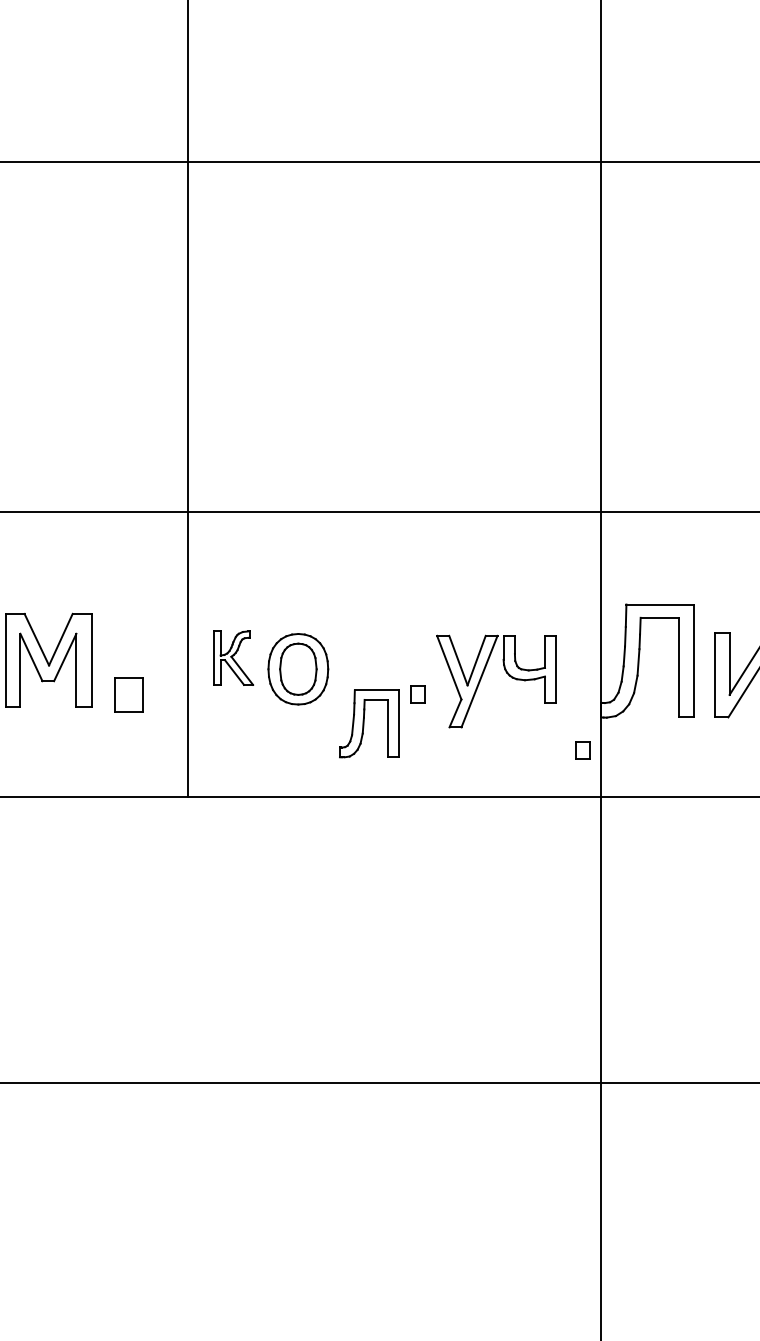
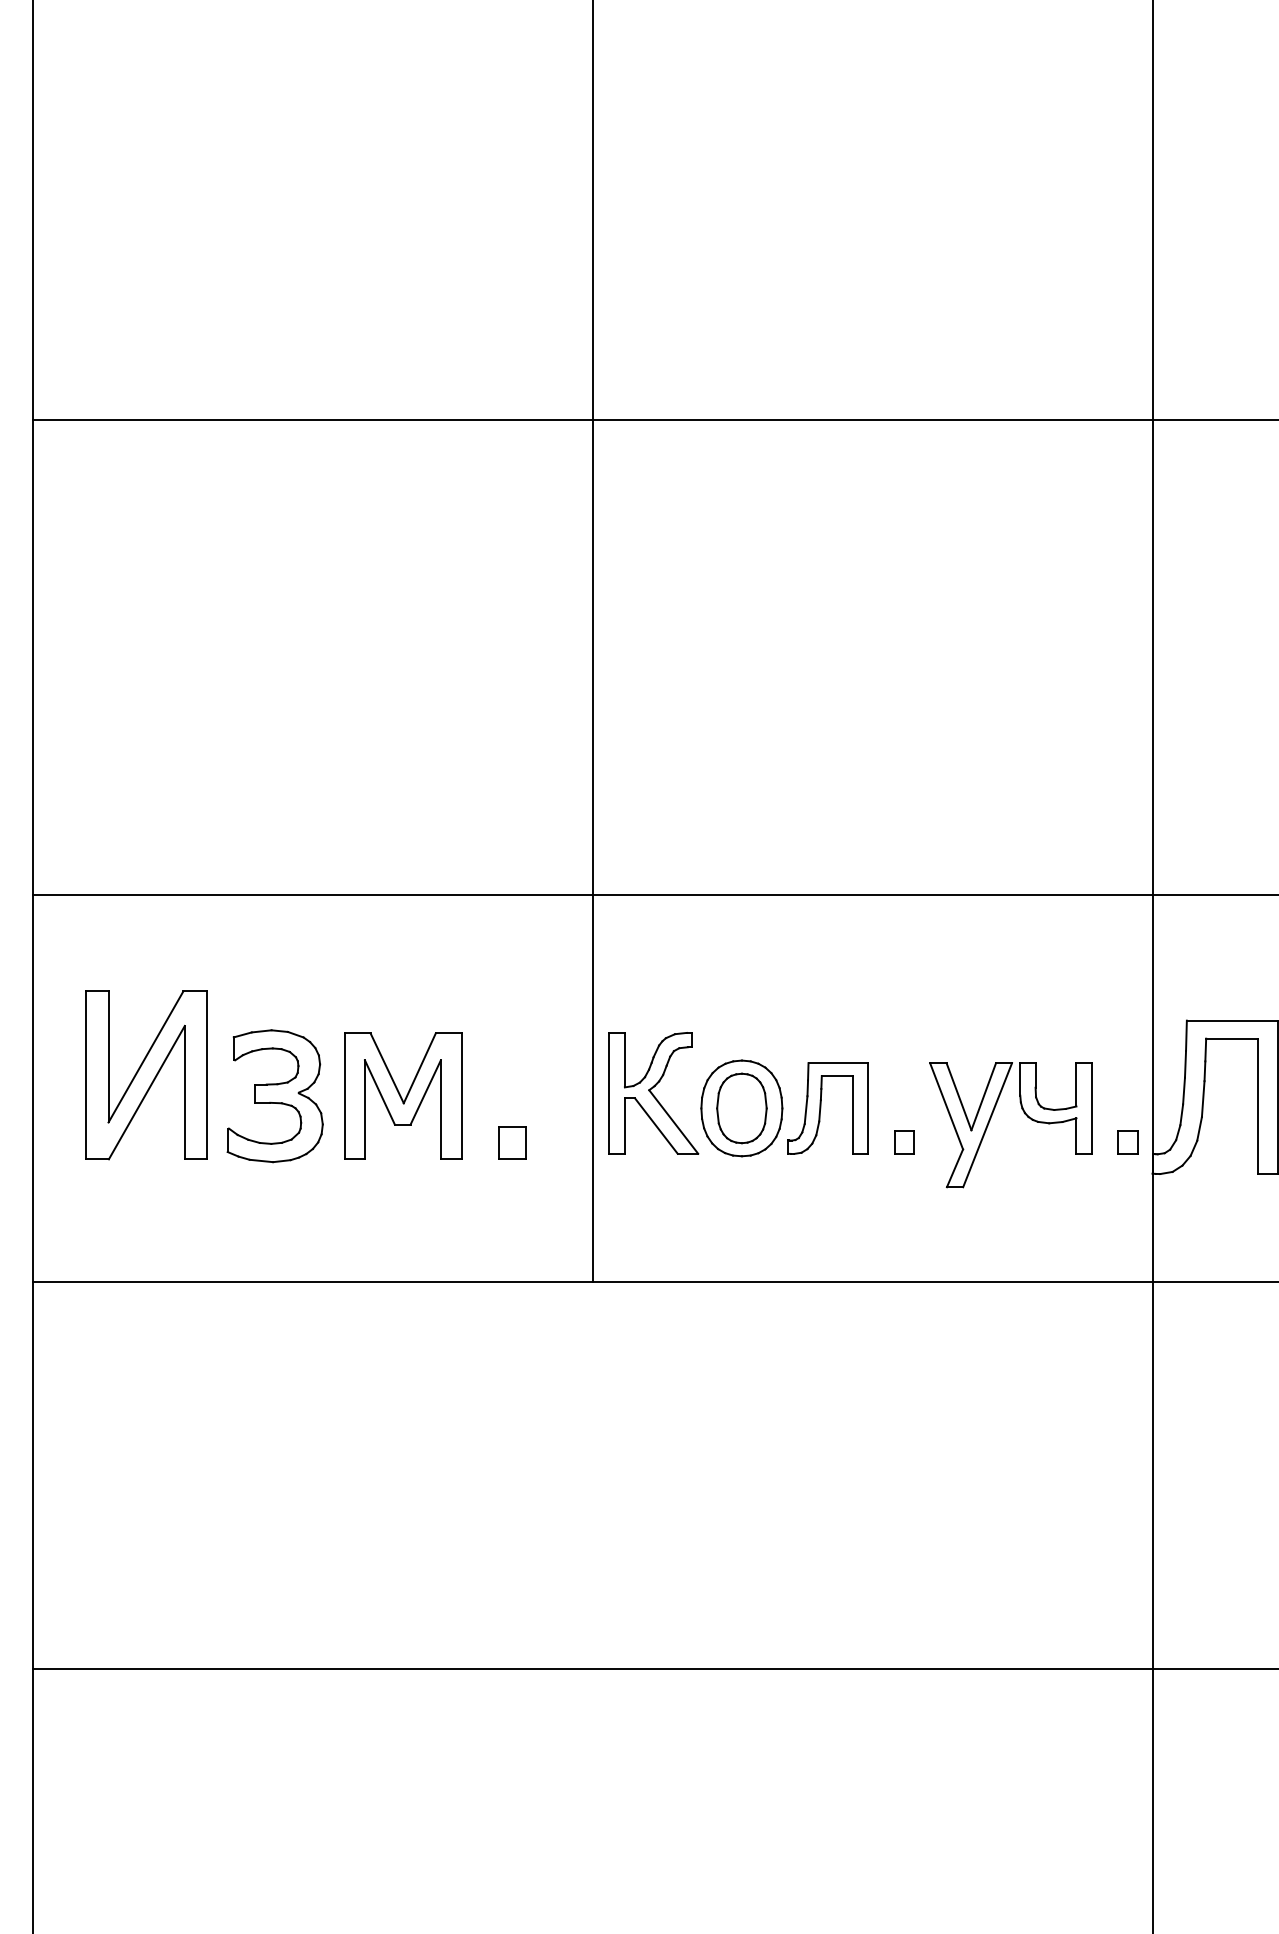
part: (233, 658) -> (653, 1093), size x1.67
part: (129, 694) -> (512, 1142), size x0.71
part: (368, 723) -> (827, 1108), moved
part: (582, 751) -> (1127, 1142), moved

